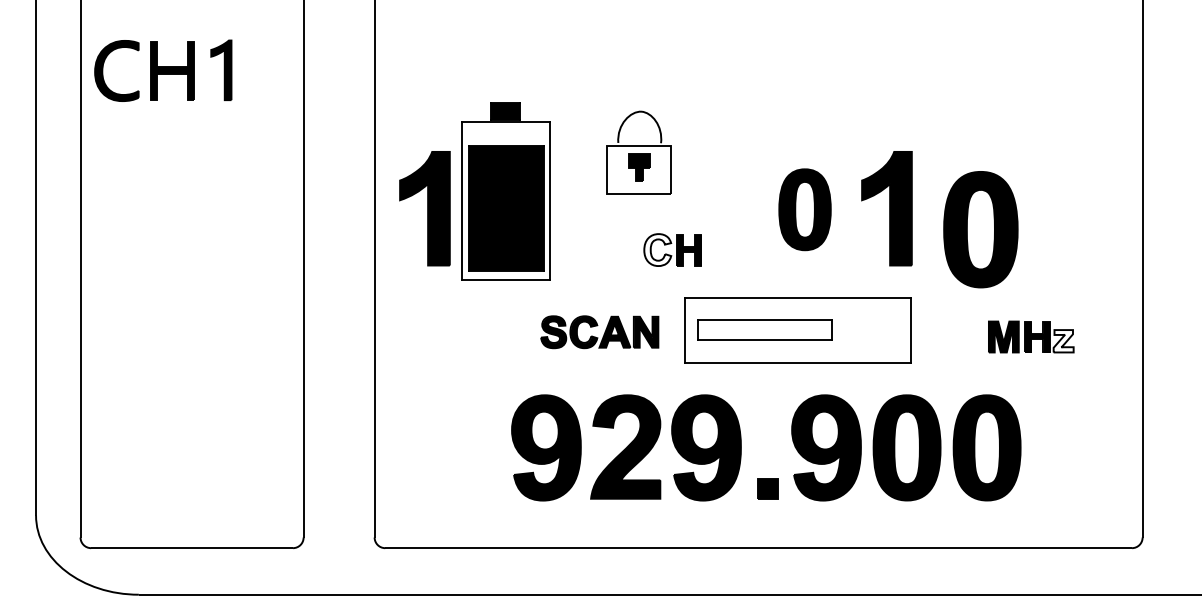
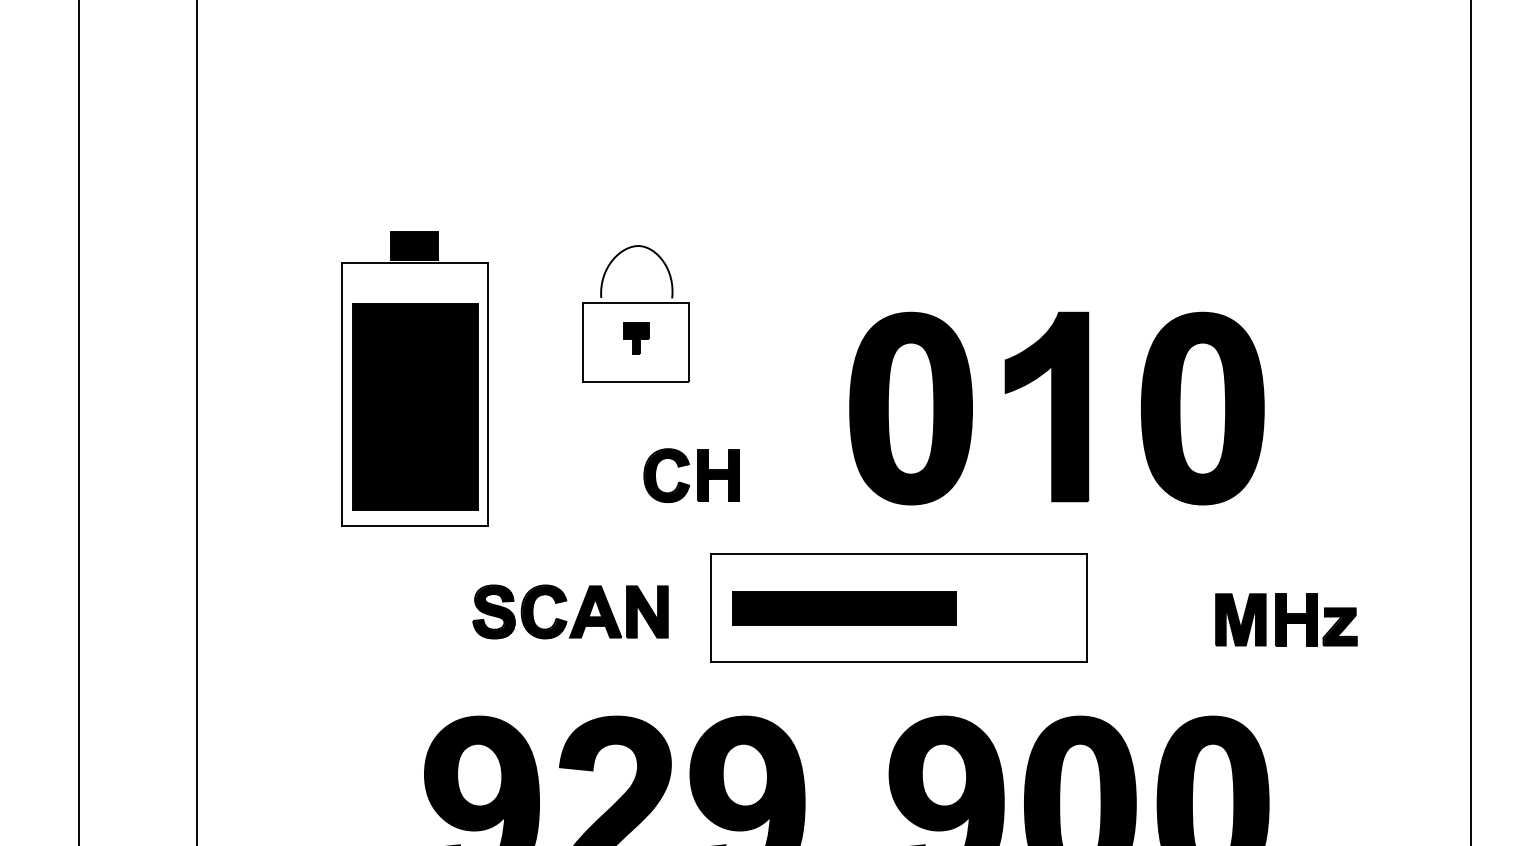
part: (639, 167) -> (636, 338), size x0.71
part: (424, 208) -> (279, 406), removed
part: (804, 209) -> (910, 408), size x1.43
part: (980, 229) -> (1202, 408), moved
fill: (657, 250) -> (666, 476), added
fill: (764, 329) -> (843, 607), added
fill: (1064, 341) -> (1341, 627), added

